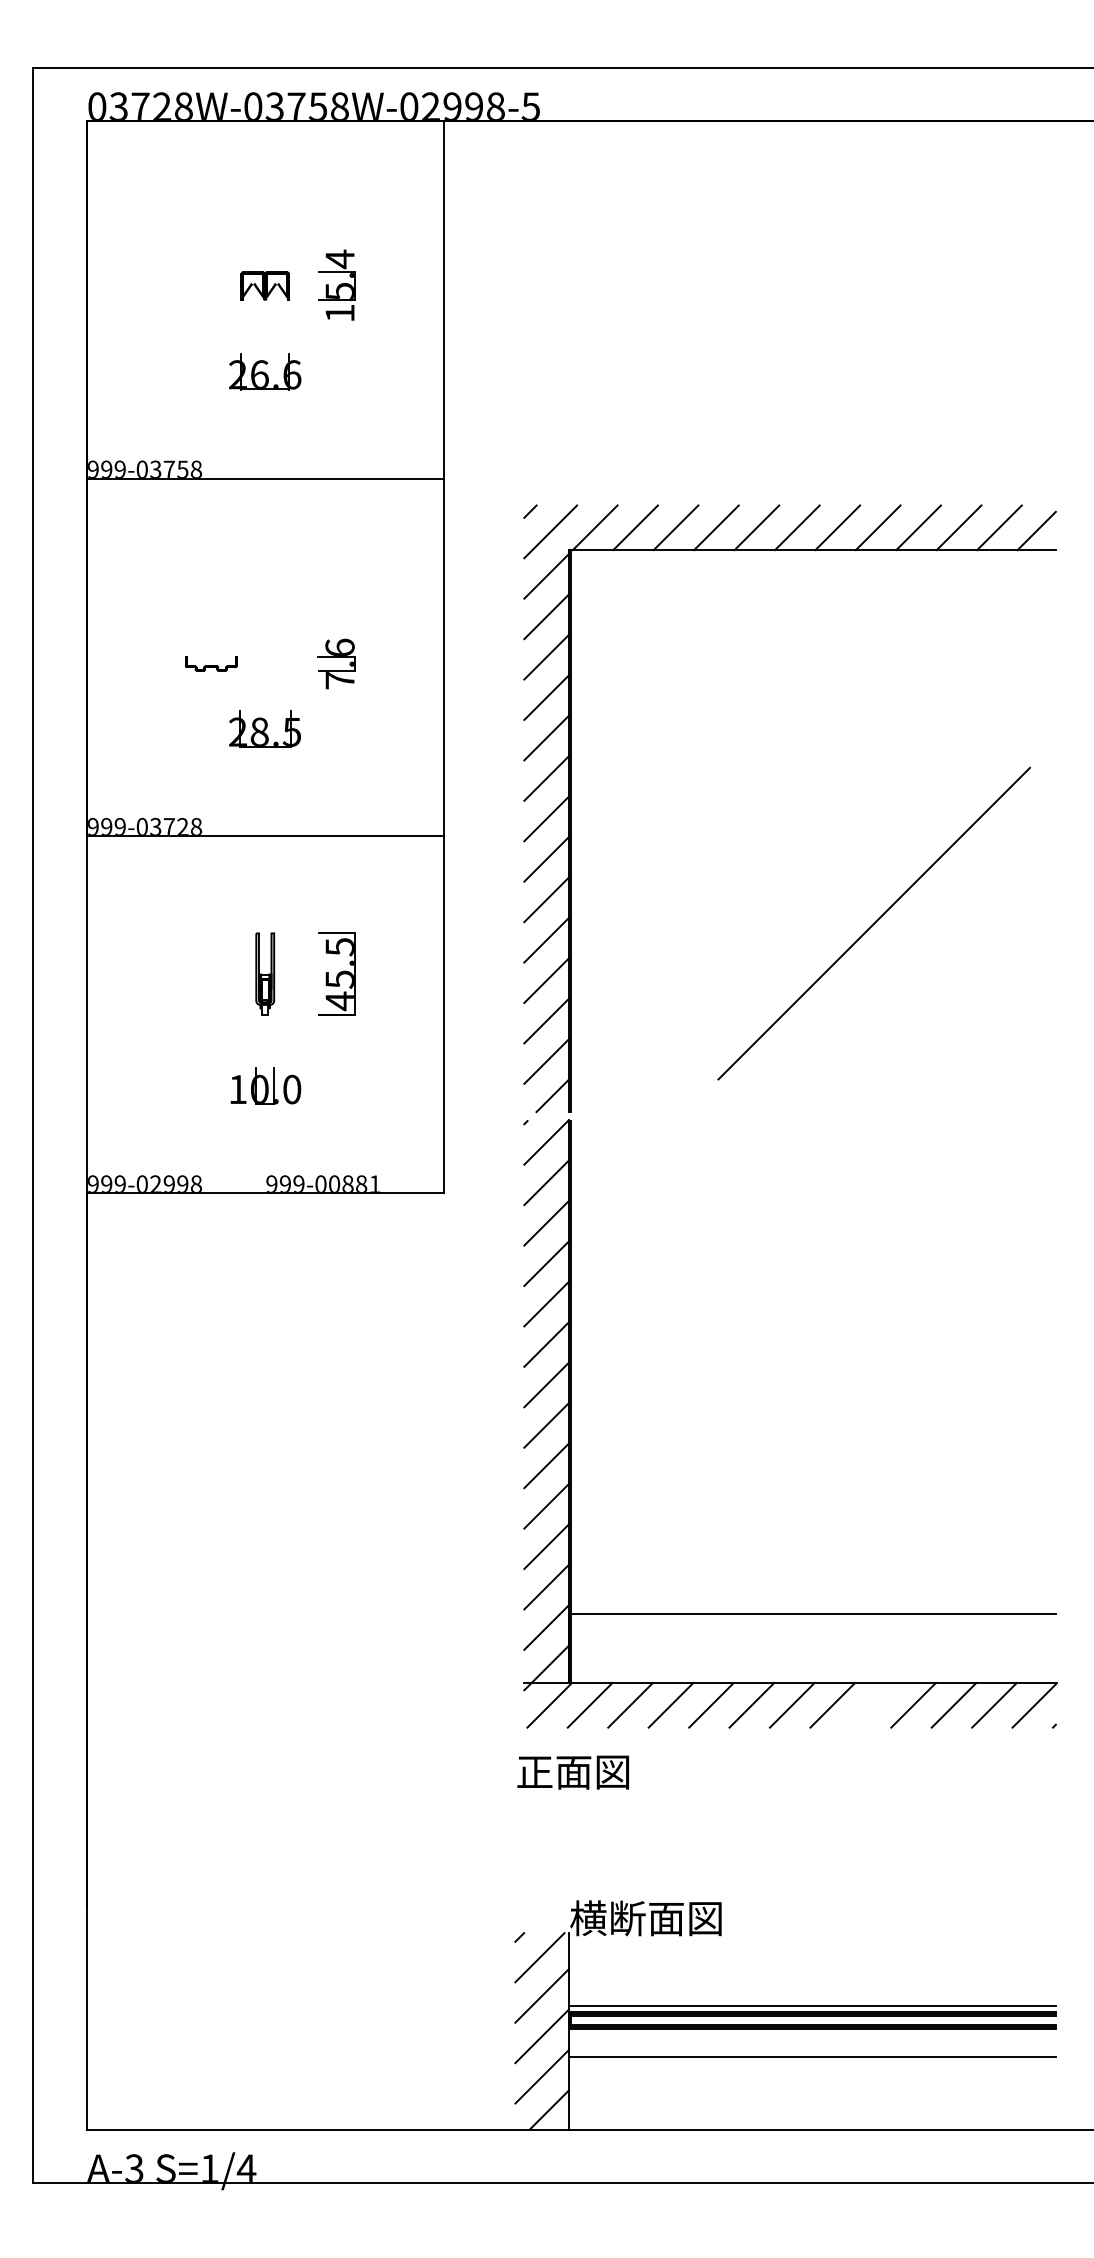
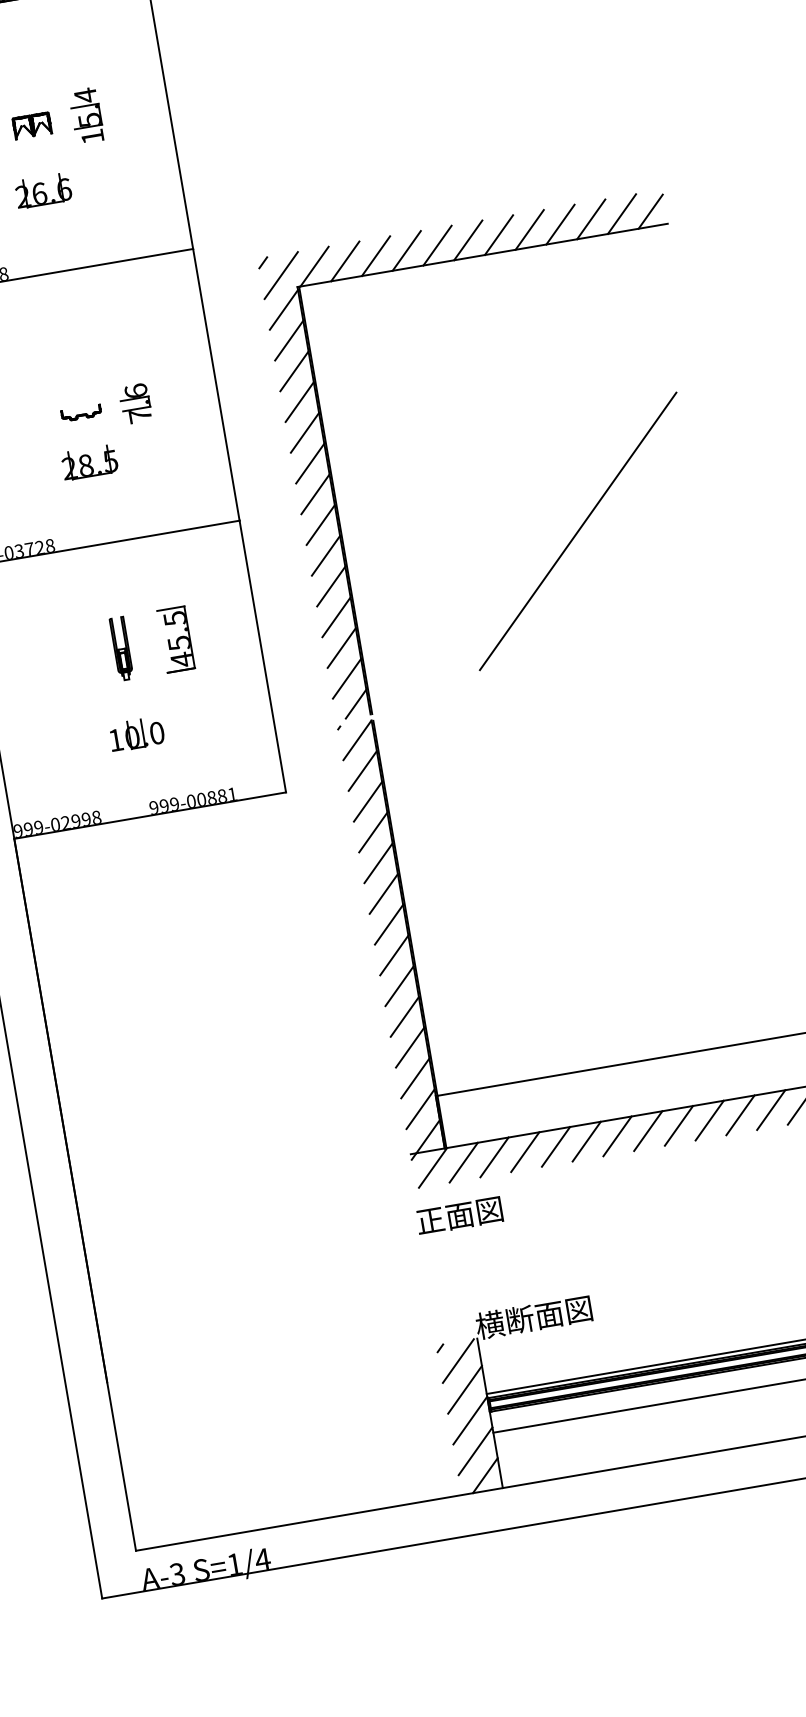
part: (211, 663) -> (81, 412), moved
line: (872, 1704) -> (678, 1125), added

